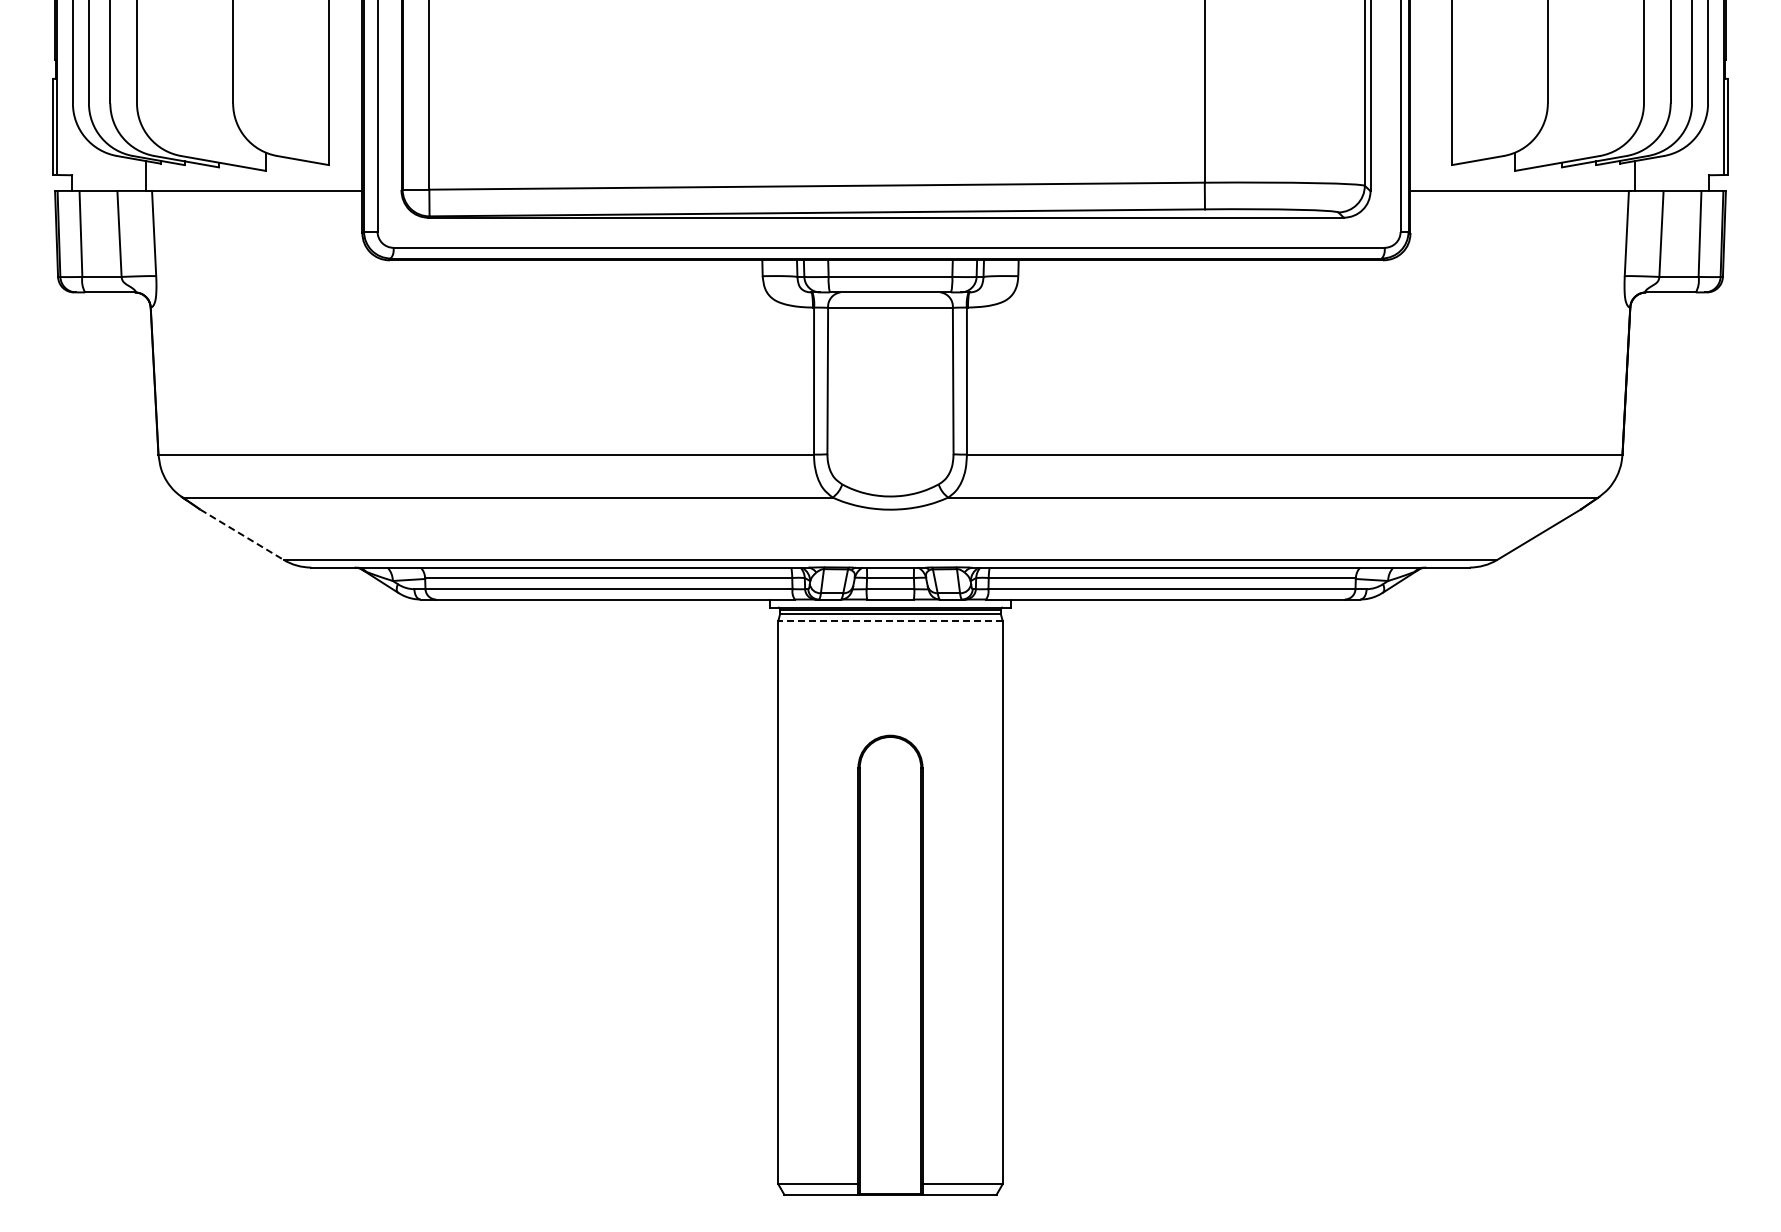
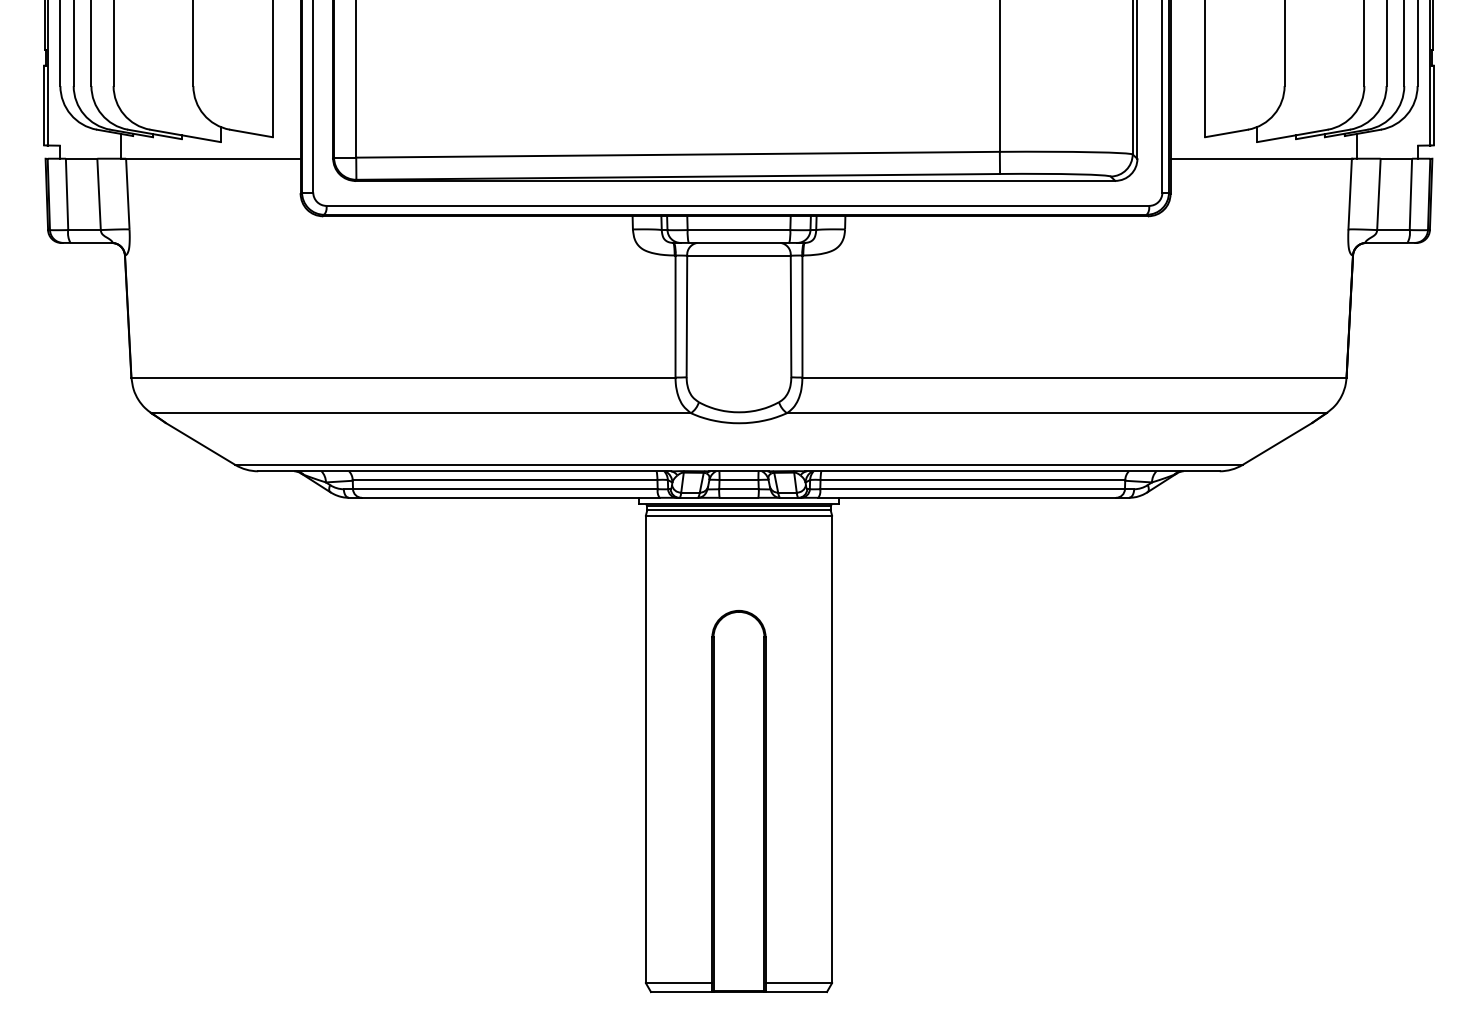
line: (242, 534) -> (201, 443), dashed -> solid
line: (890, 620) -> (739, 515), dashed -> solid

